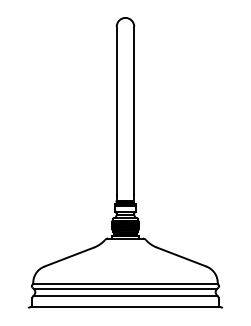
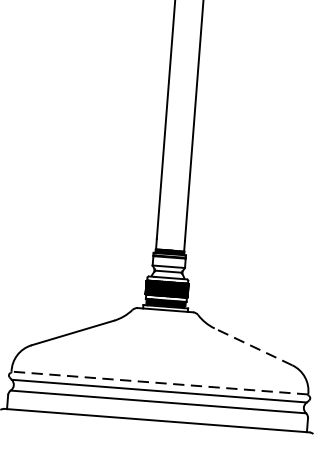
line: (181, 257) -> (253, 347), solid -> dashed
line: (125, 283) -> (159, 382), solid -> dashed

